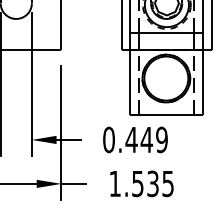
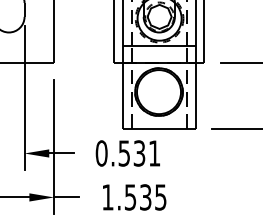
text: (146, 139) -> (139, 153), 0.449 -> 0.531

